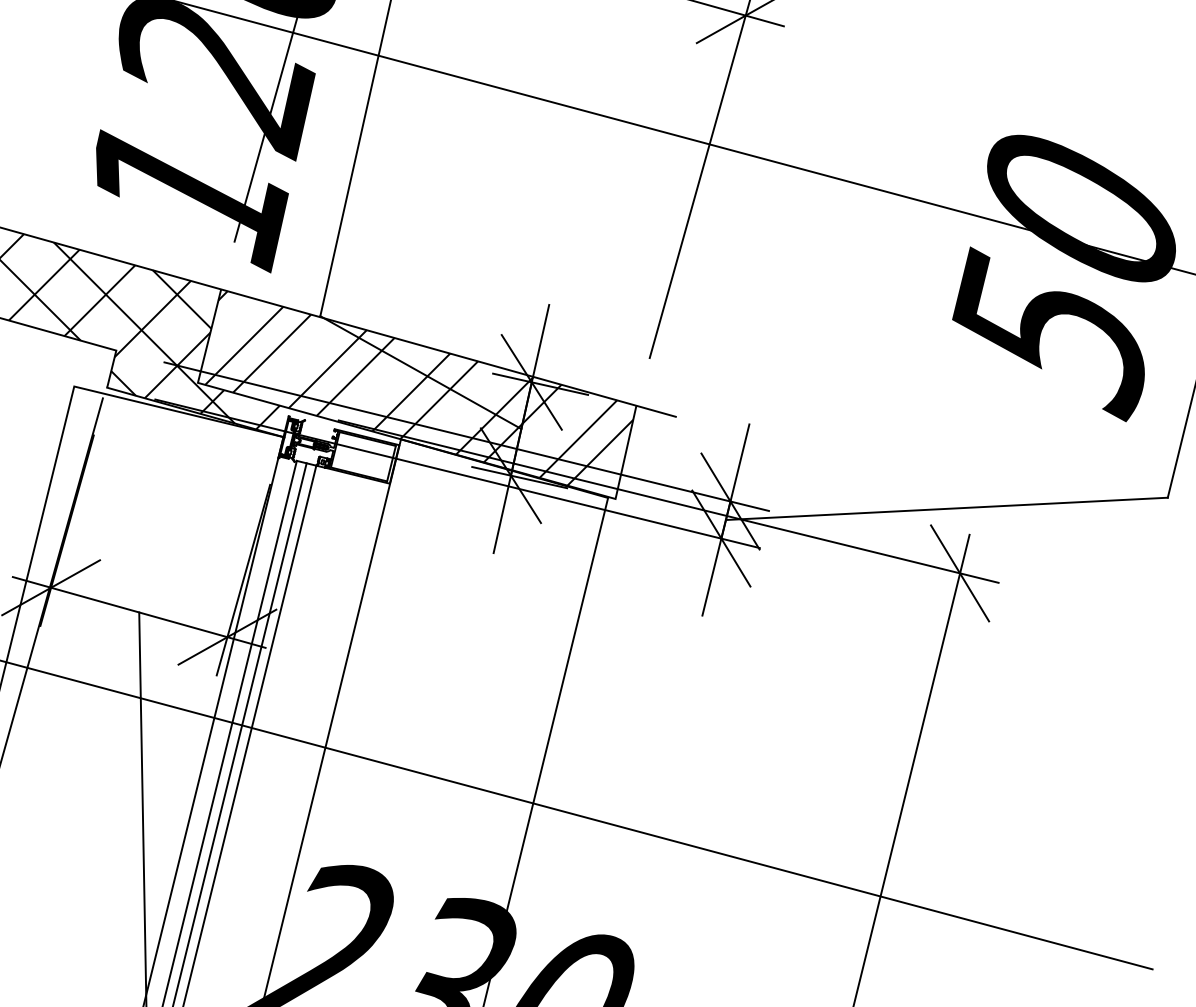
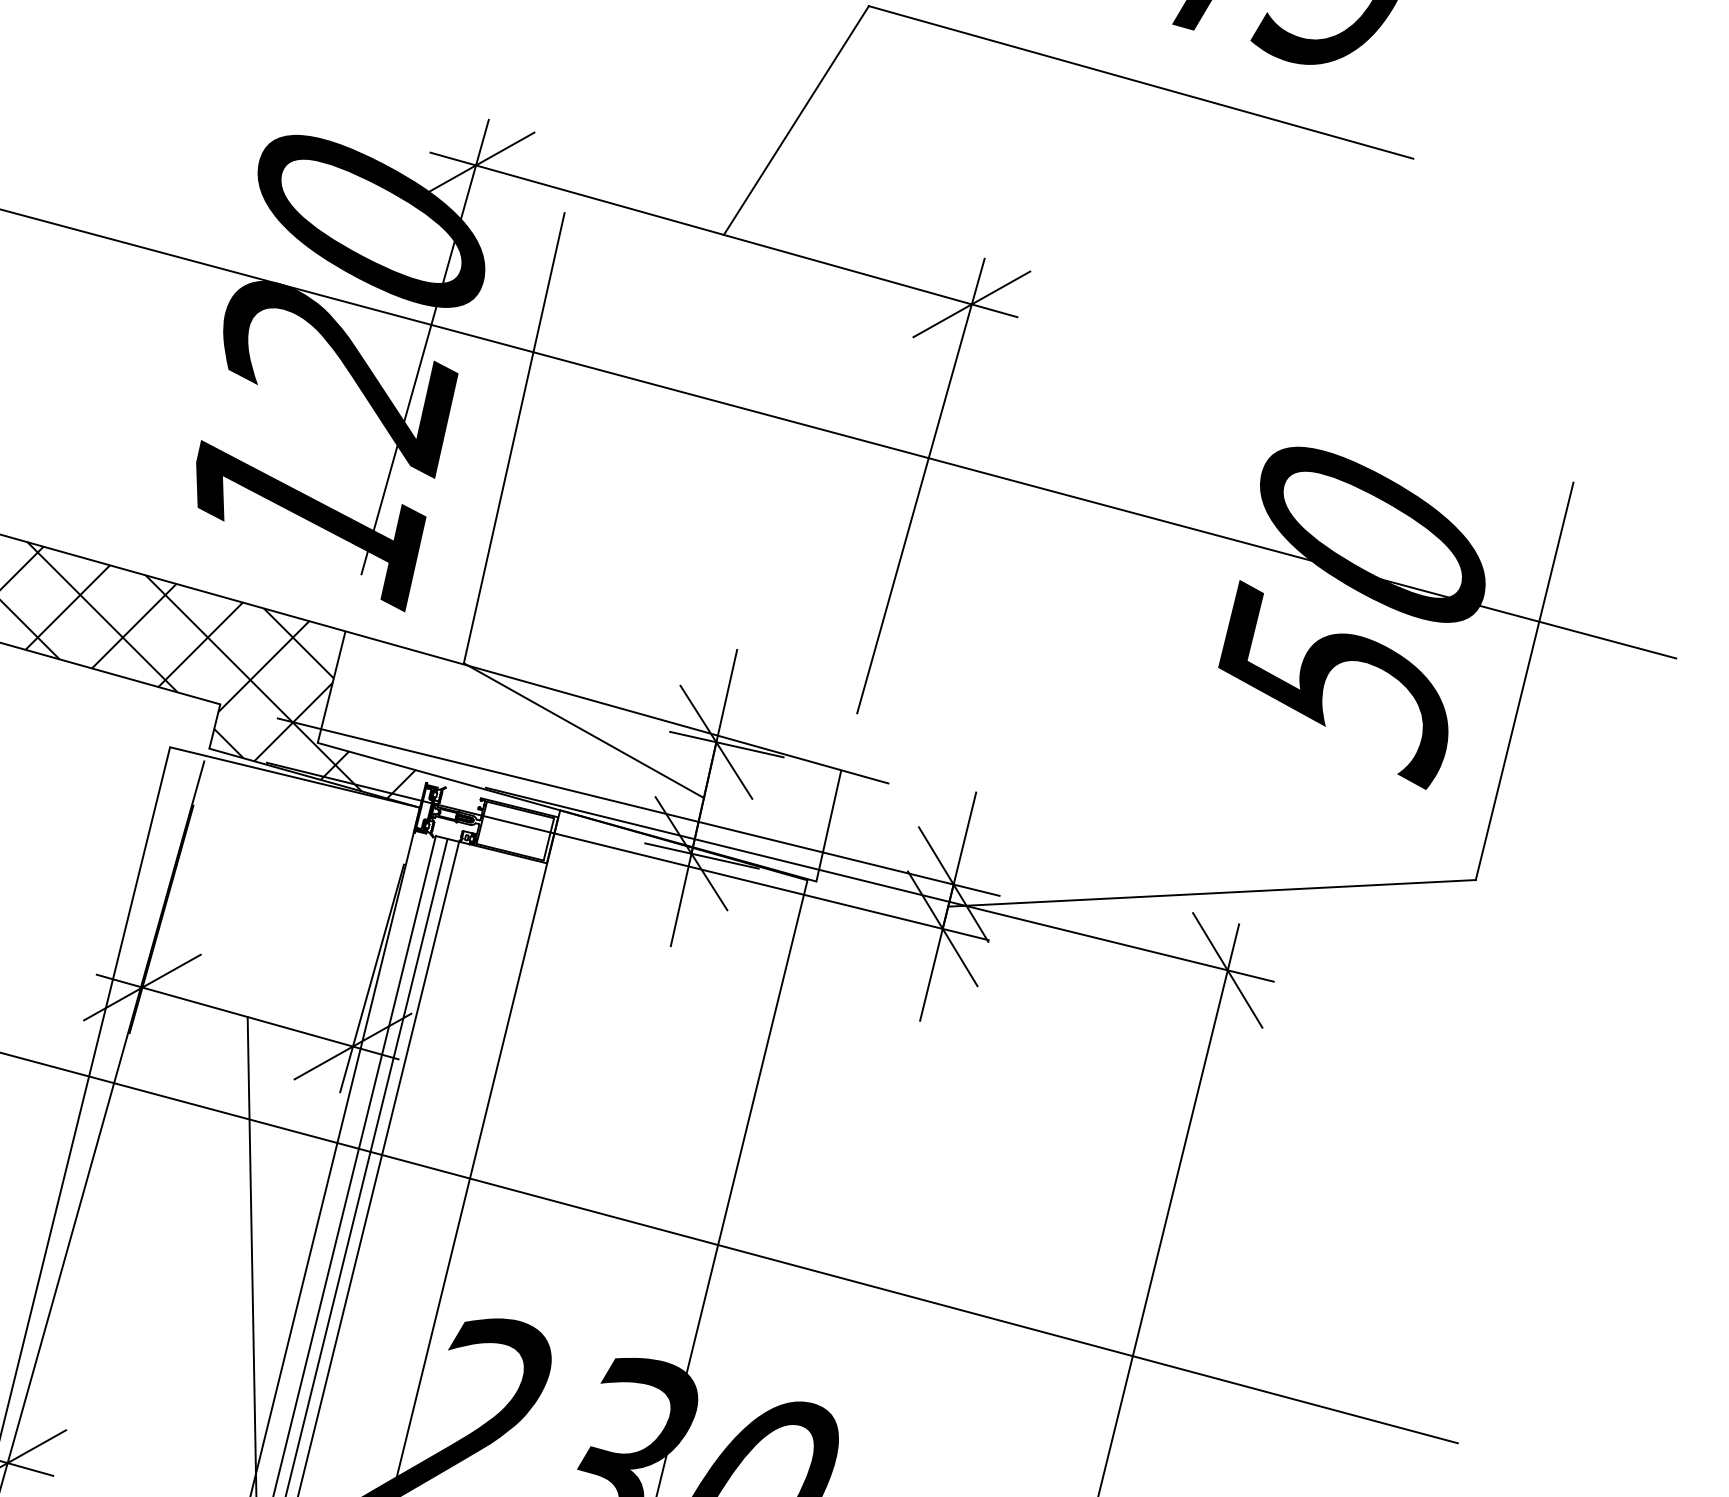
hatch: (418, 388) -> (581, 749), removed

